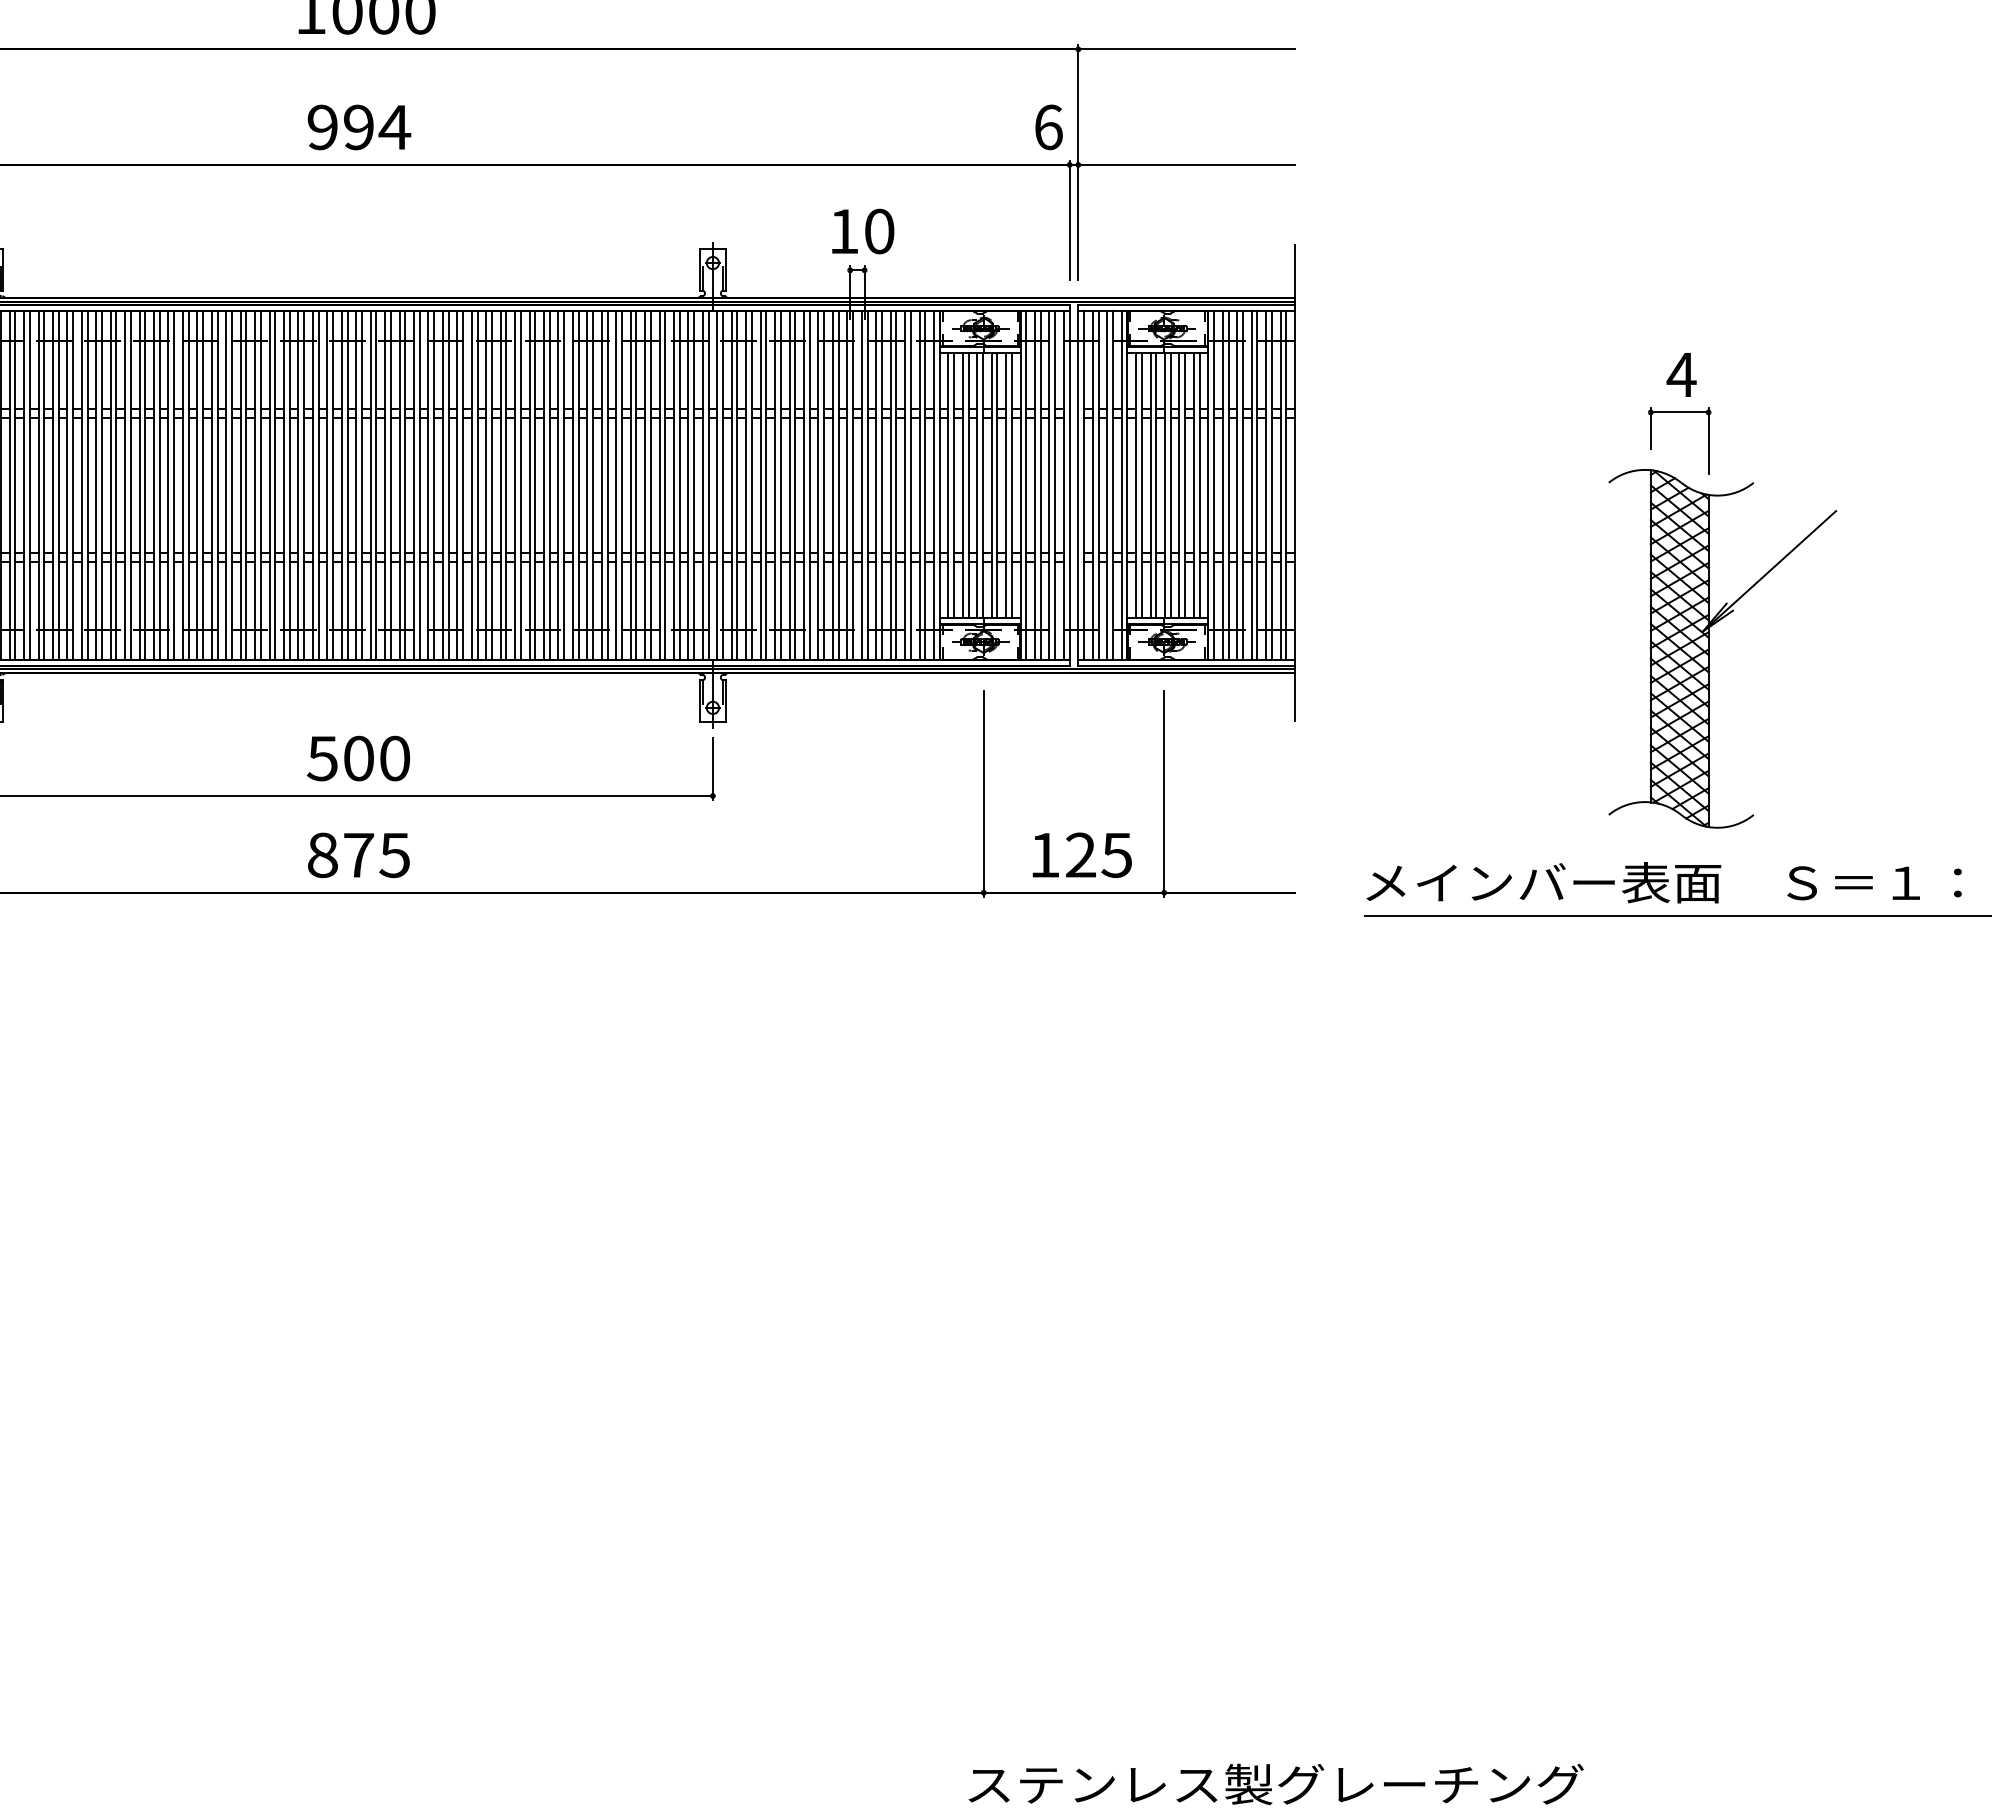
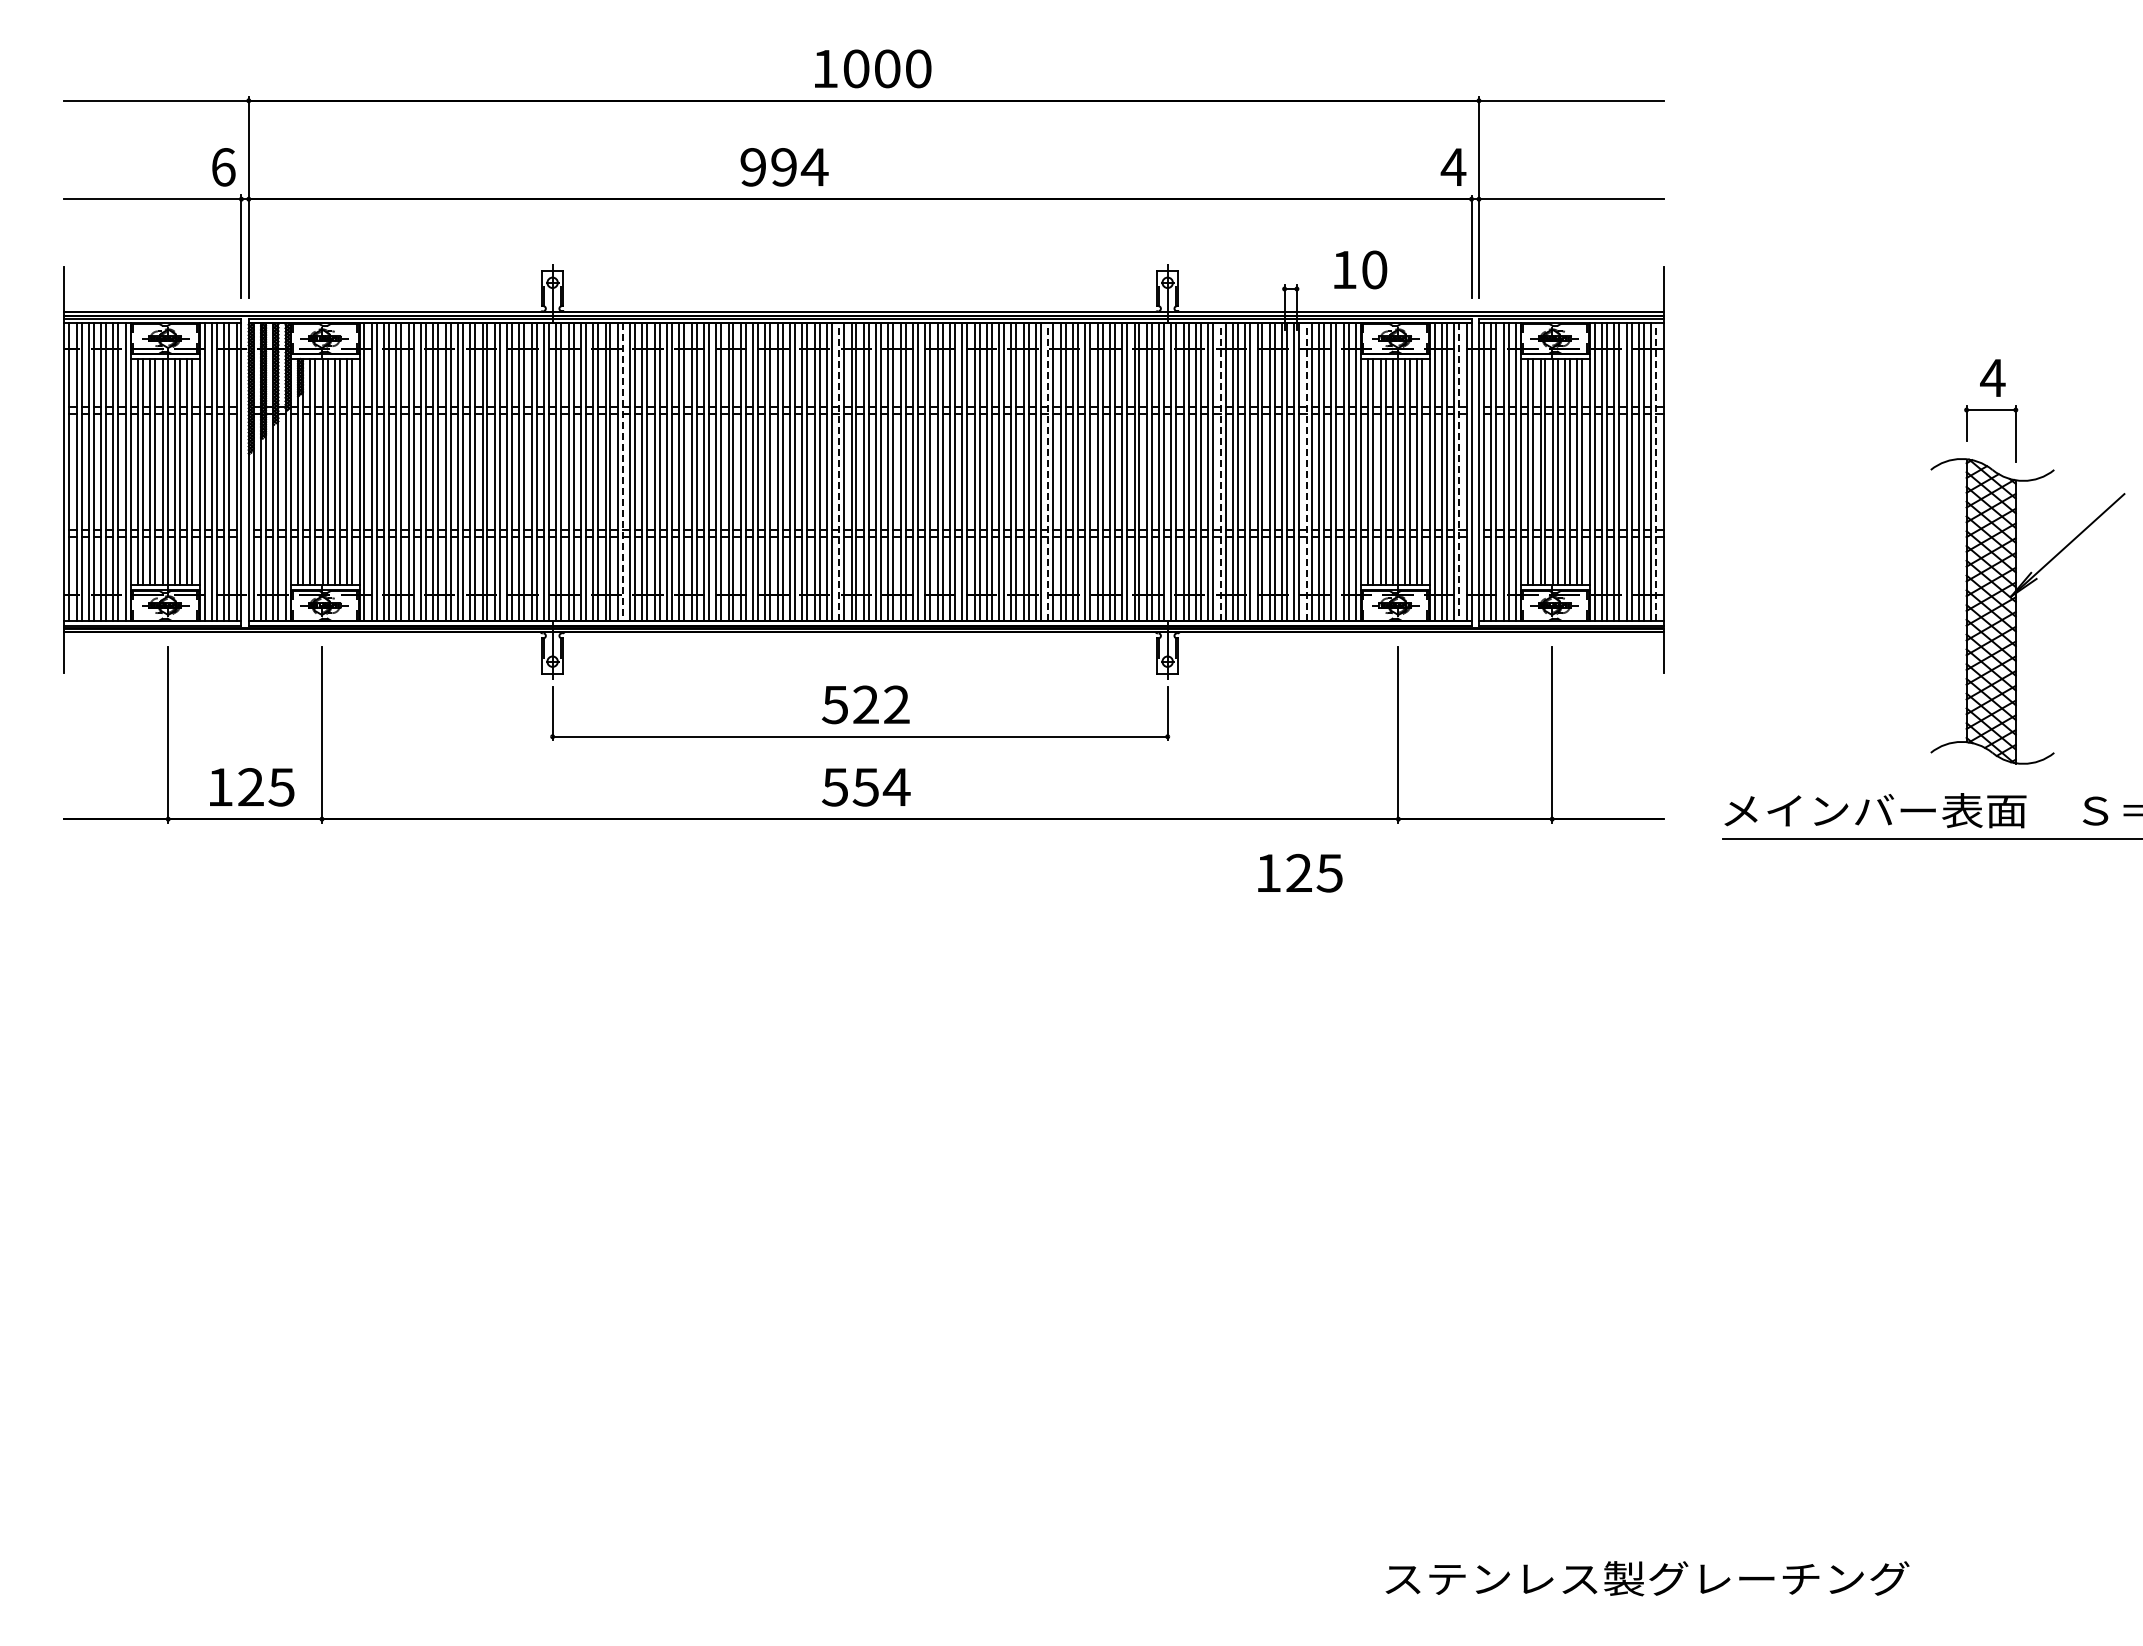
text: (1048, 126) -> (1453, 166), 6 -> 4
text: (359, 127) -> (784, 167), moved
text: (862, 230) -> (1360, 269), moved
line: (72, 485) -> (622, 472), solid -> dashed
line: (327, 485) -> (839, 472), solid -> dashed
line: (572, 485) -> (1048, 472), solid -> dashed
line: (774, 485) -> (1220, 472), solid -> dashed
line: (875, 485) -> (1306, 472), solid -> dashed
line: (1055, 485) -> (1459, 472), solid -> dashed
line: (1286, 485) -> (1656, 472), solid -> dashed
text: (376, 758) -> (881, 704), 500 -> 522
text: (359, 855) -> (866, 787), 875 -> 554
text: (1082, 855) -> (1300, 873), moved

